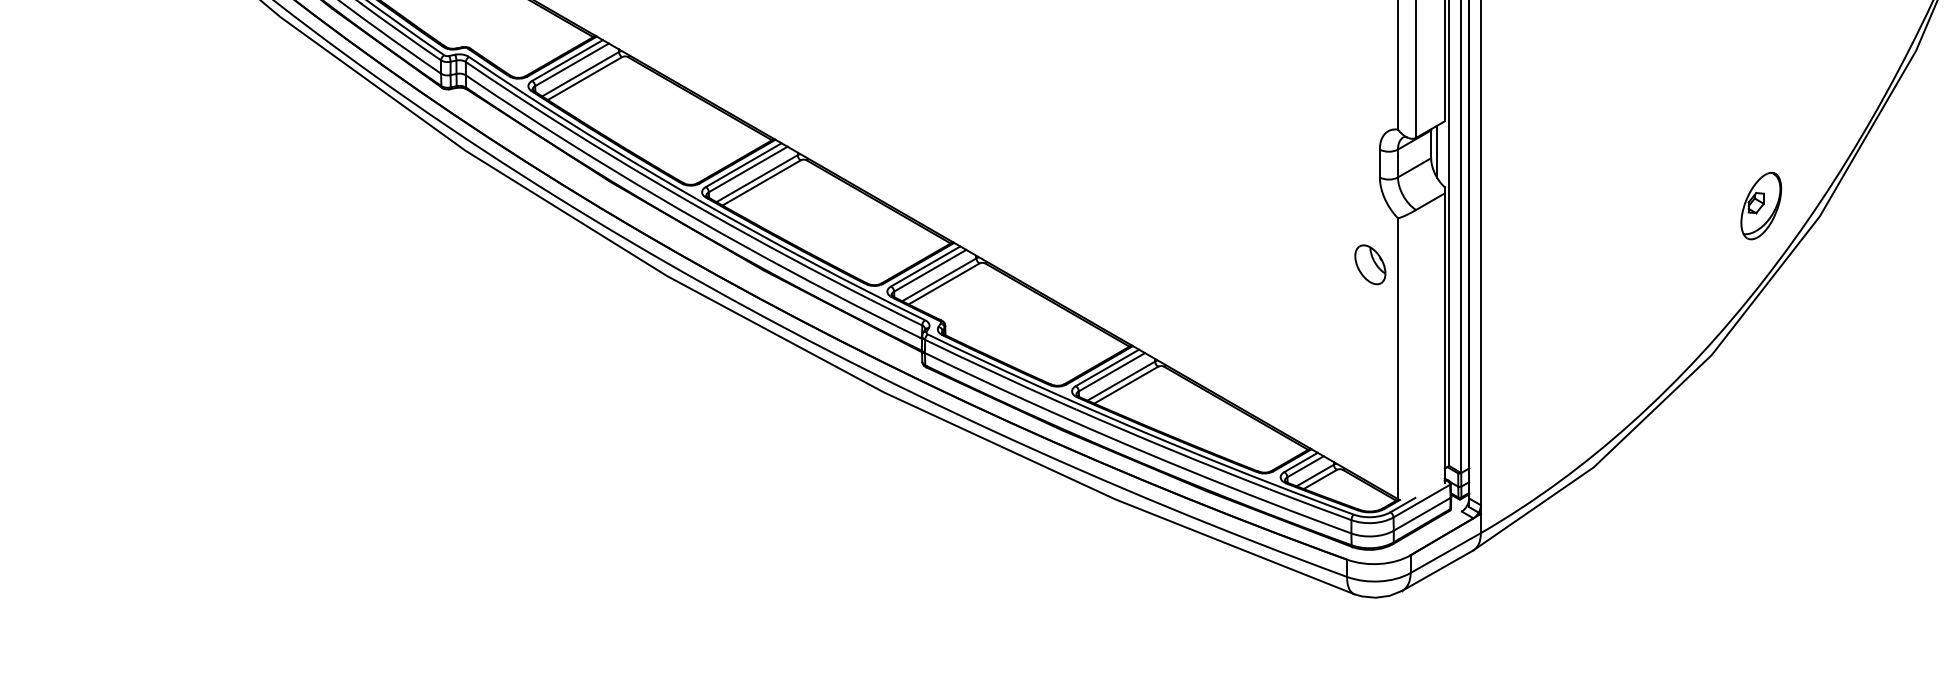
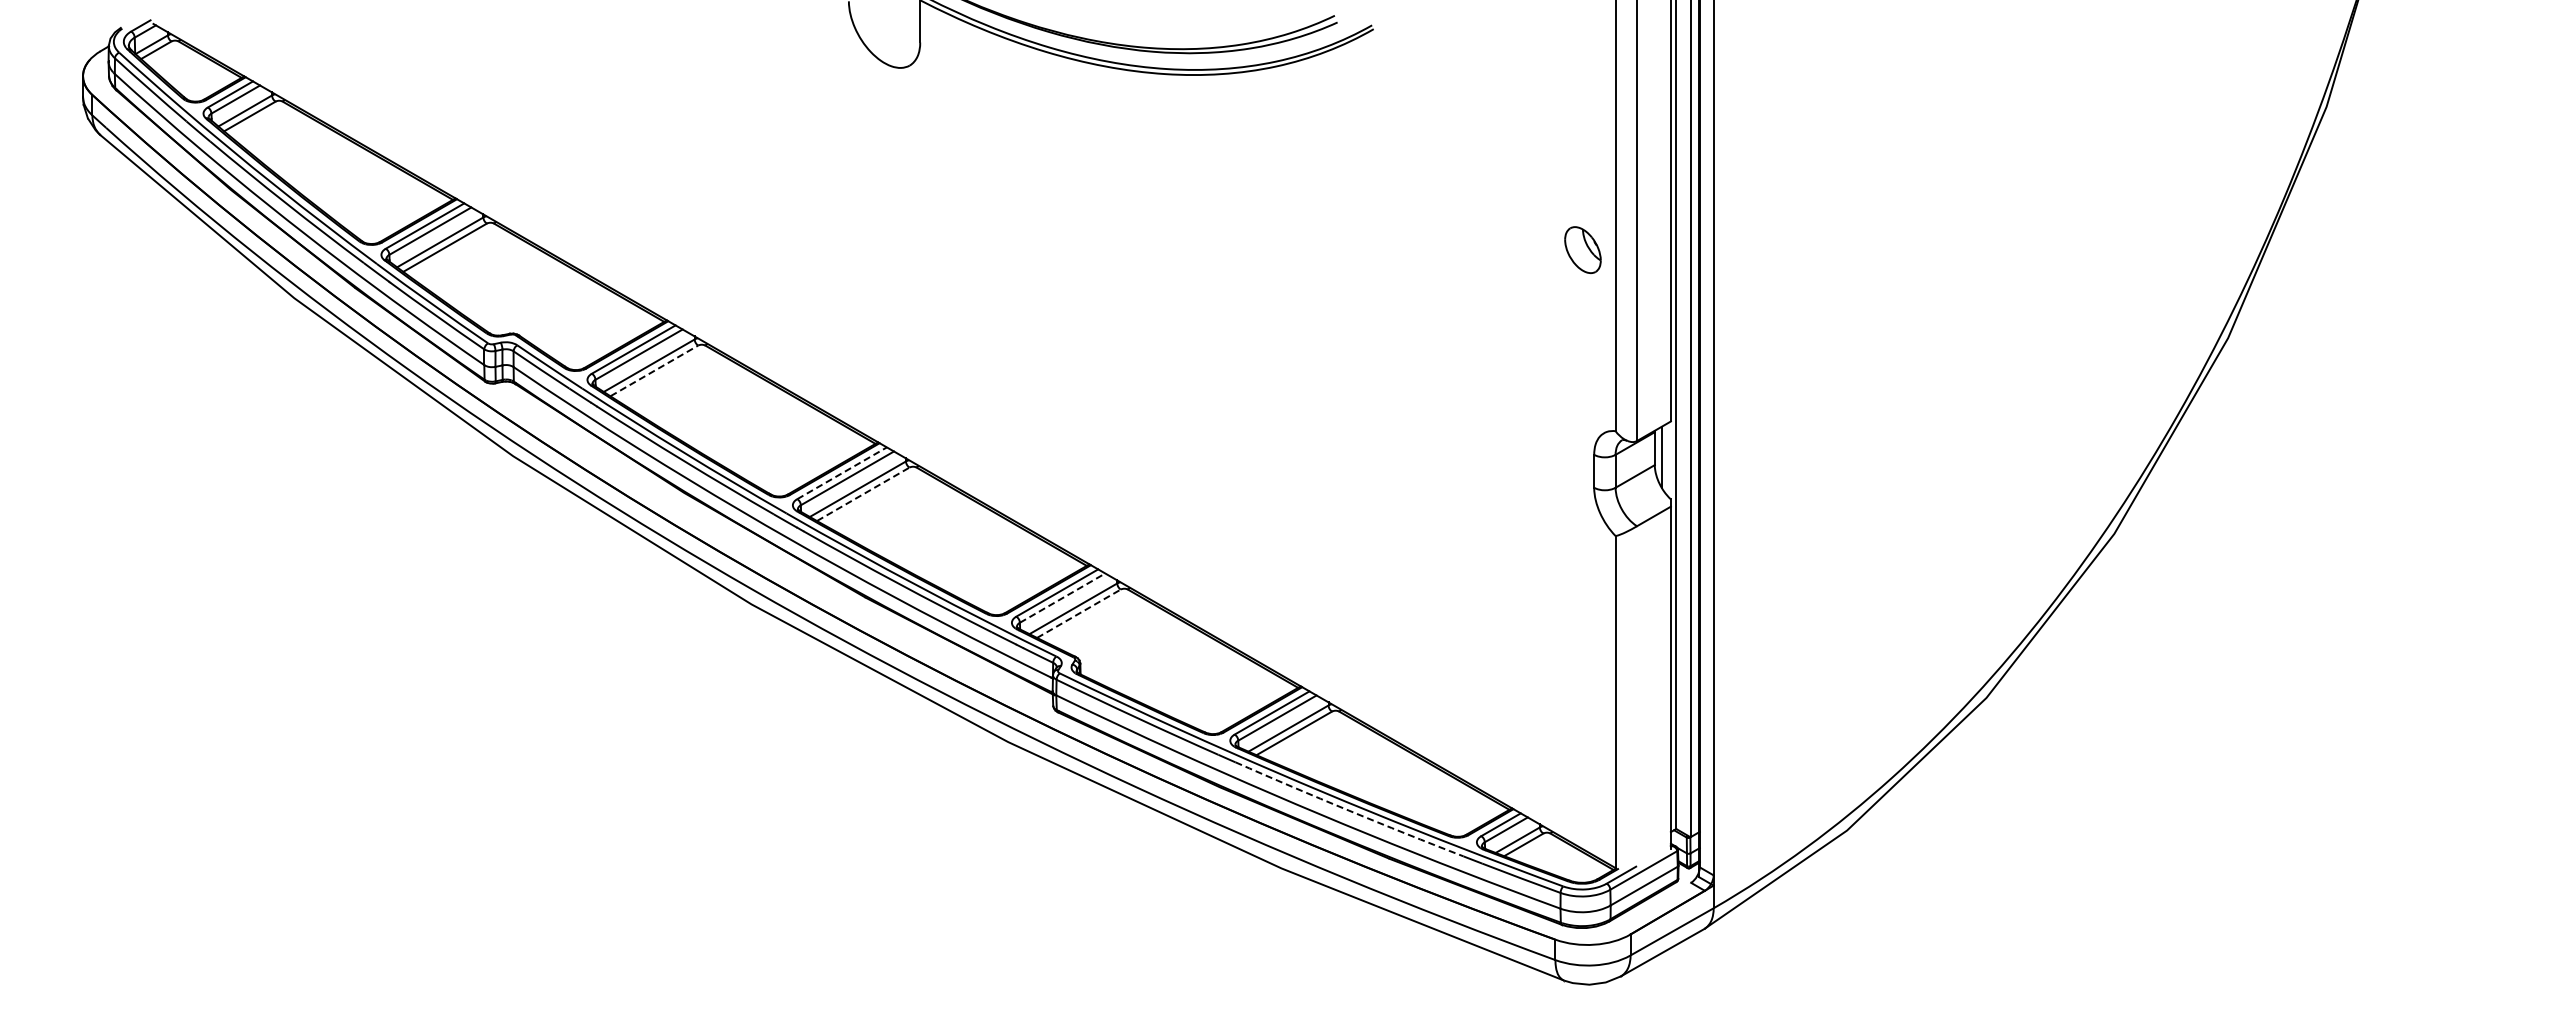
line: (585, 78) -> (654, 370), solid -> dashed
line: (744, 165) -> (842, 473), solid -> dashed
line: (761, 183) -> (863, 494), solid -> dashed
part: (1760, 205) -> (2044, 521), removed
part: (1369, 264) -> (1582, 590), removed
line: (931, 270) -> (1063, 597), solid -> dashed
line: (944, 283) -> (1079, 613), solid -> dashed
arc: (1172, 450) -> (1348, 810), solid -> dashed

